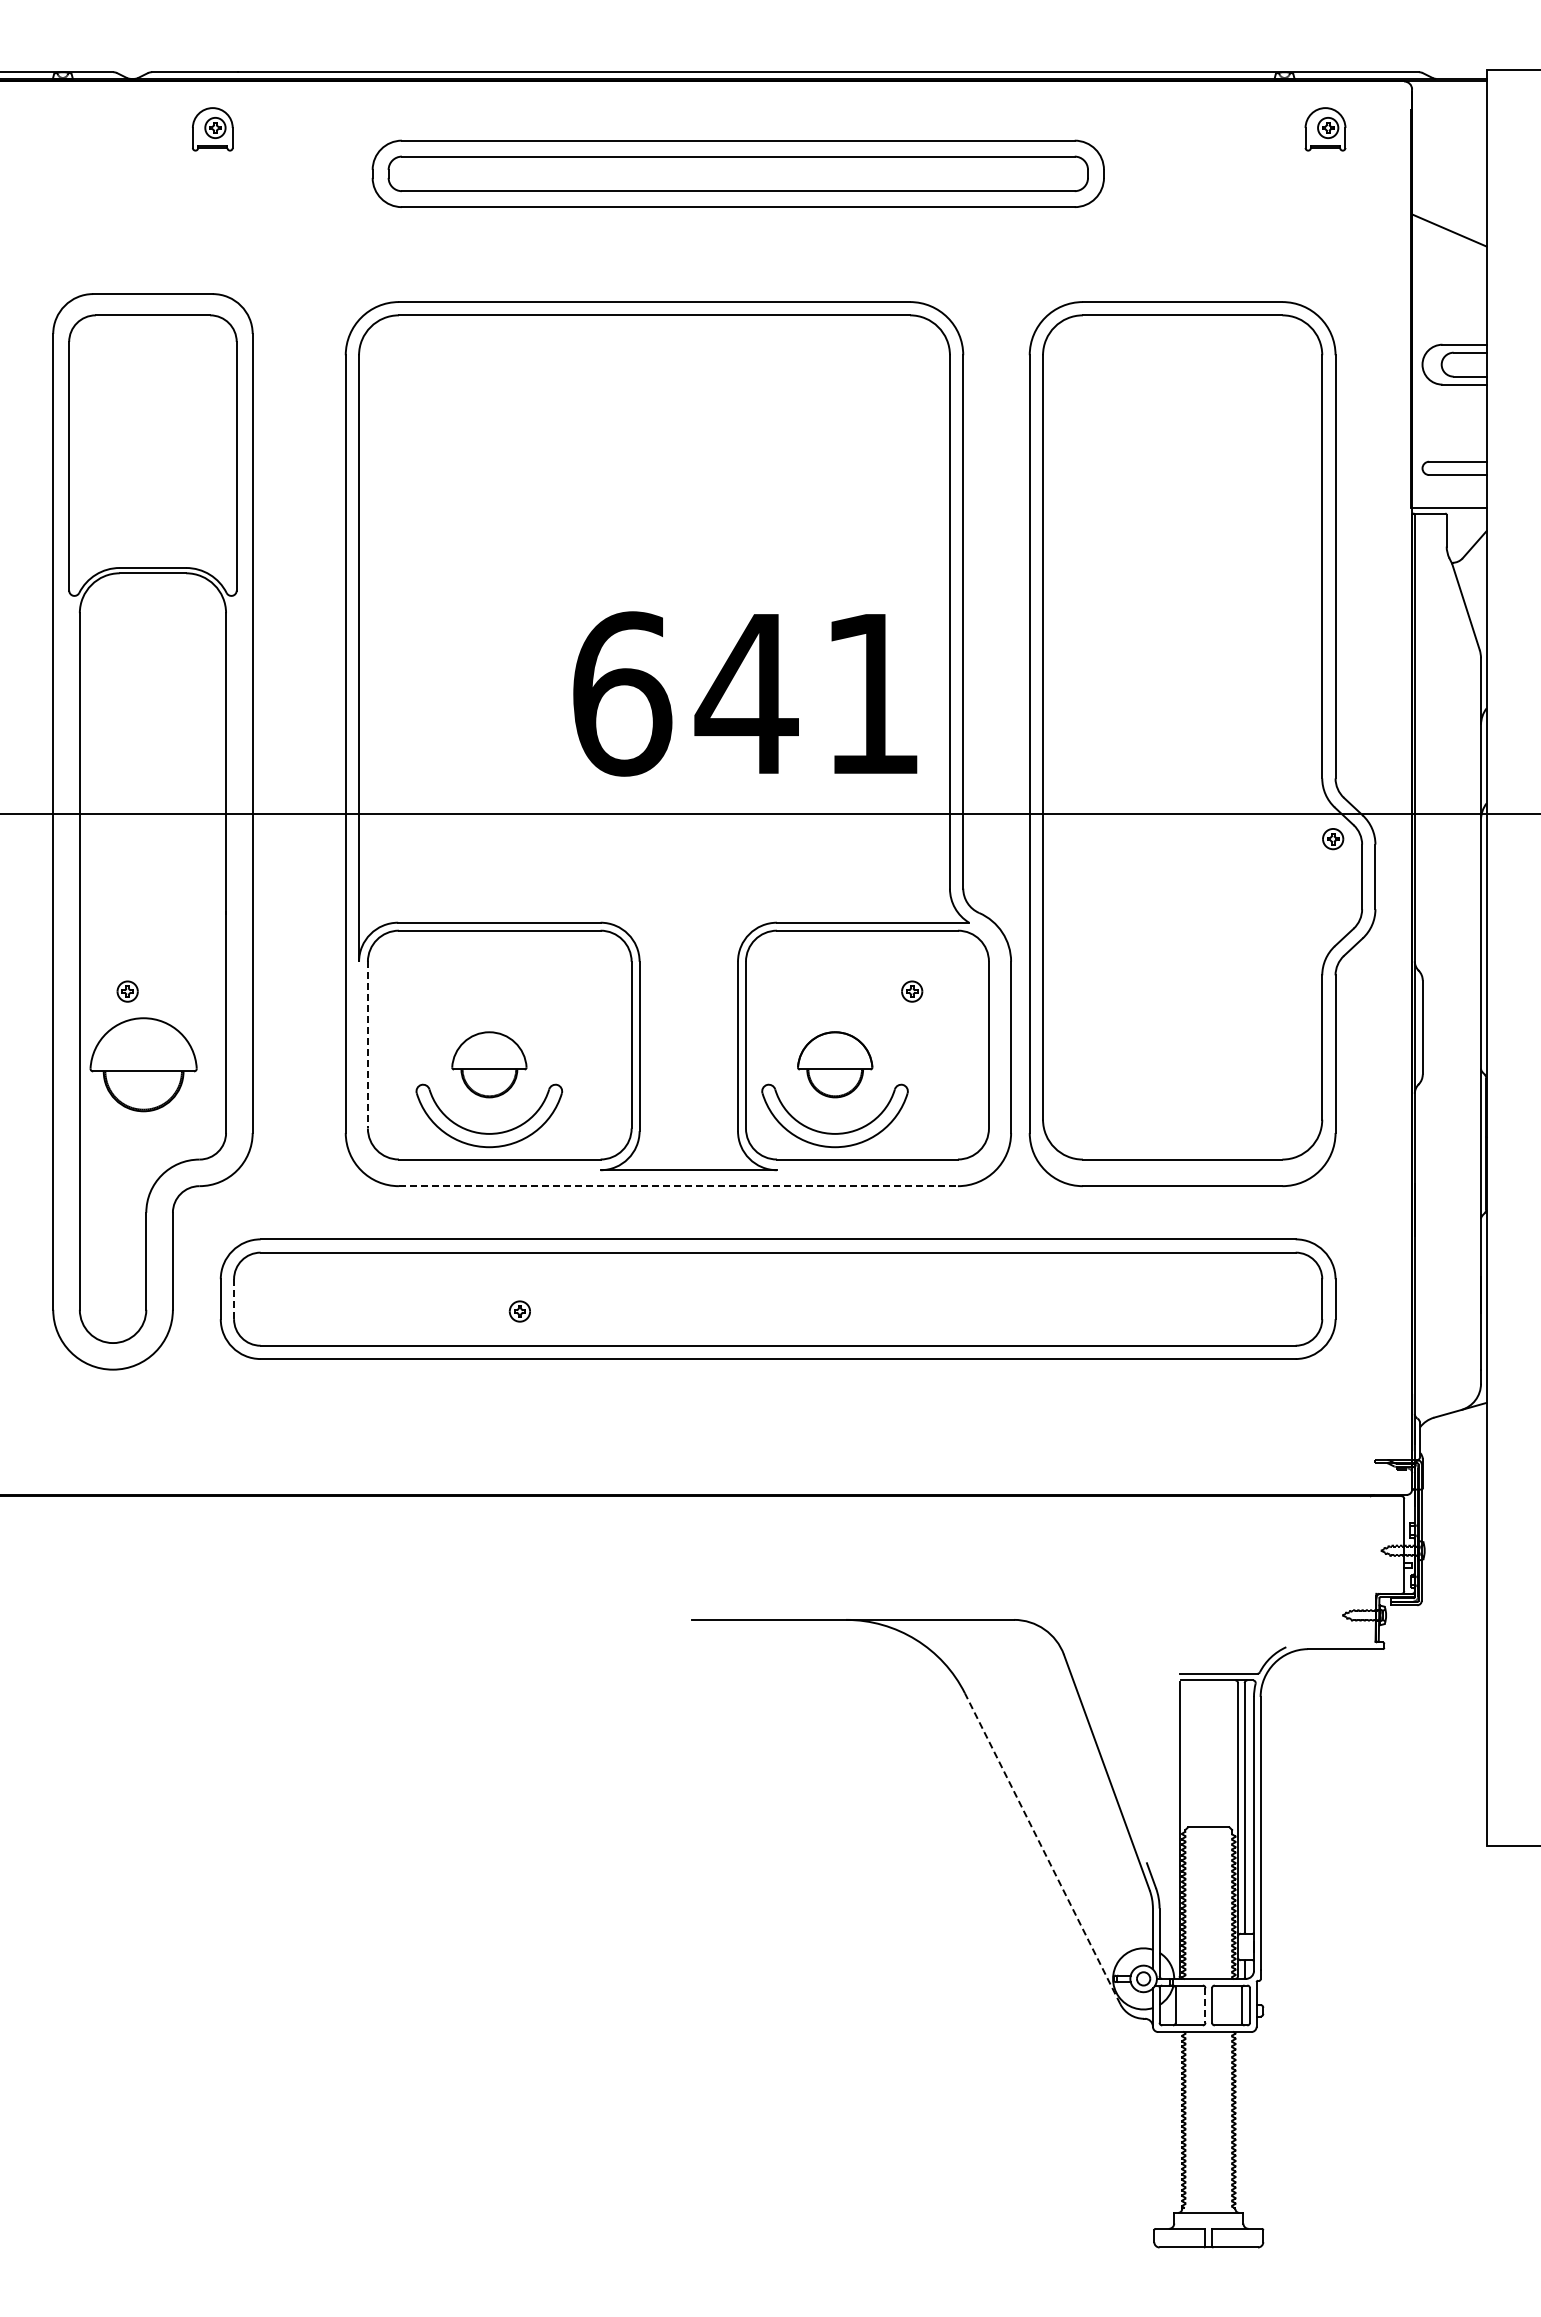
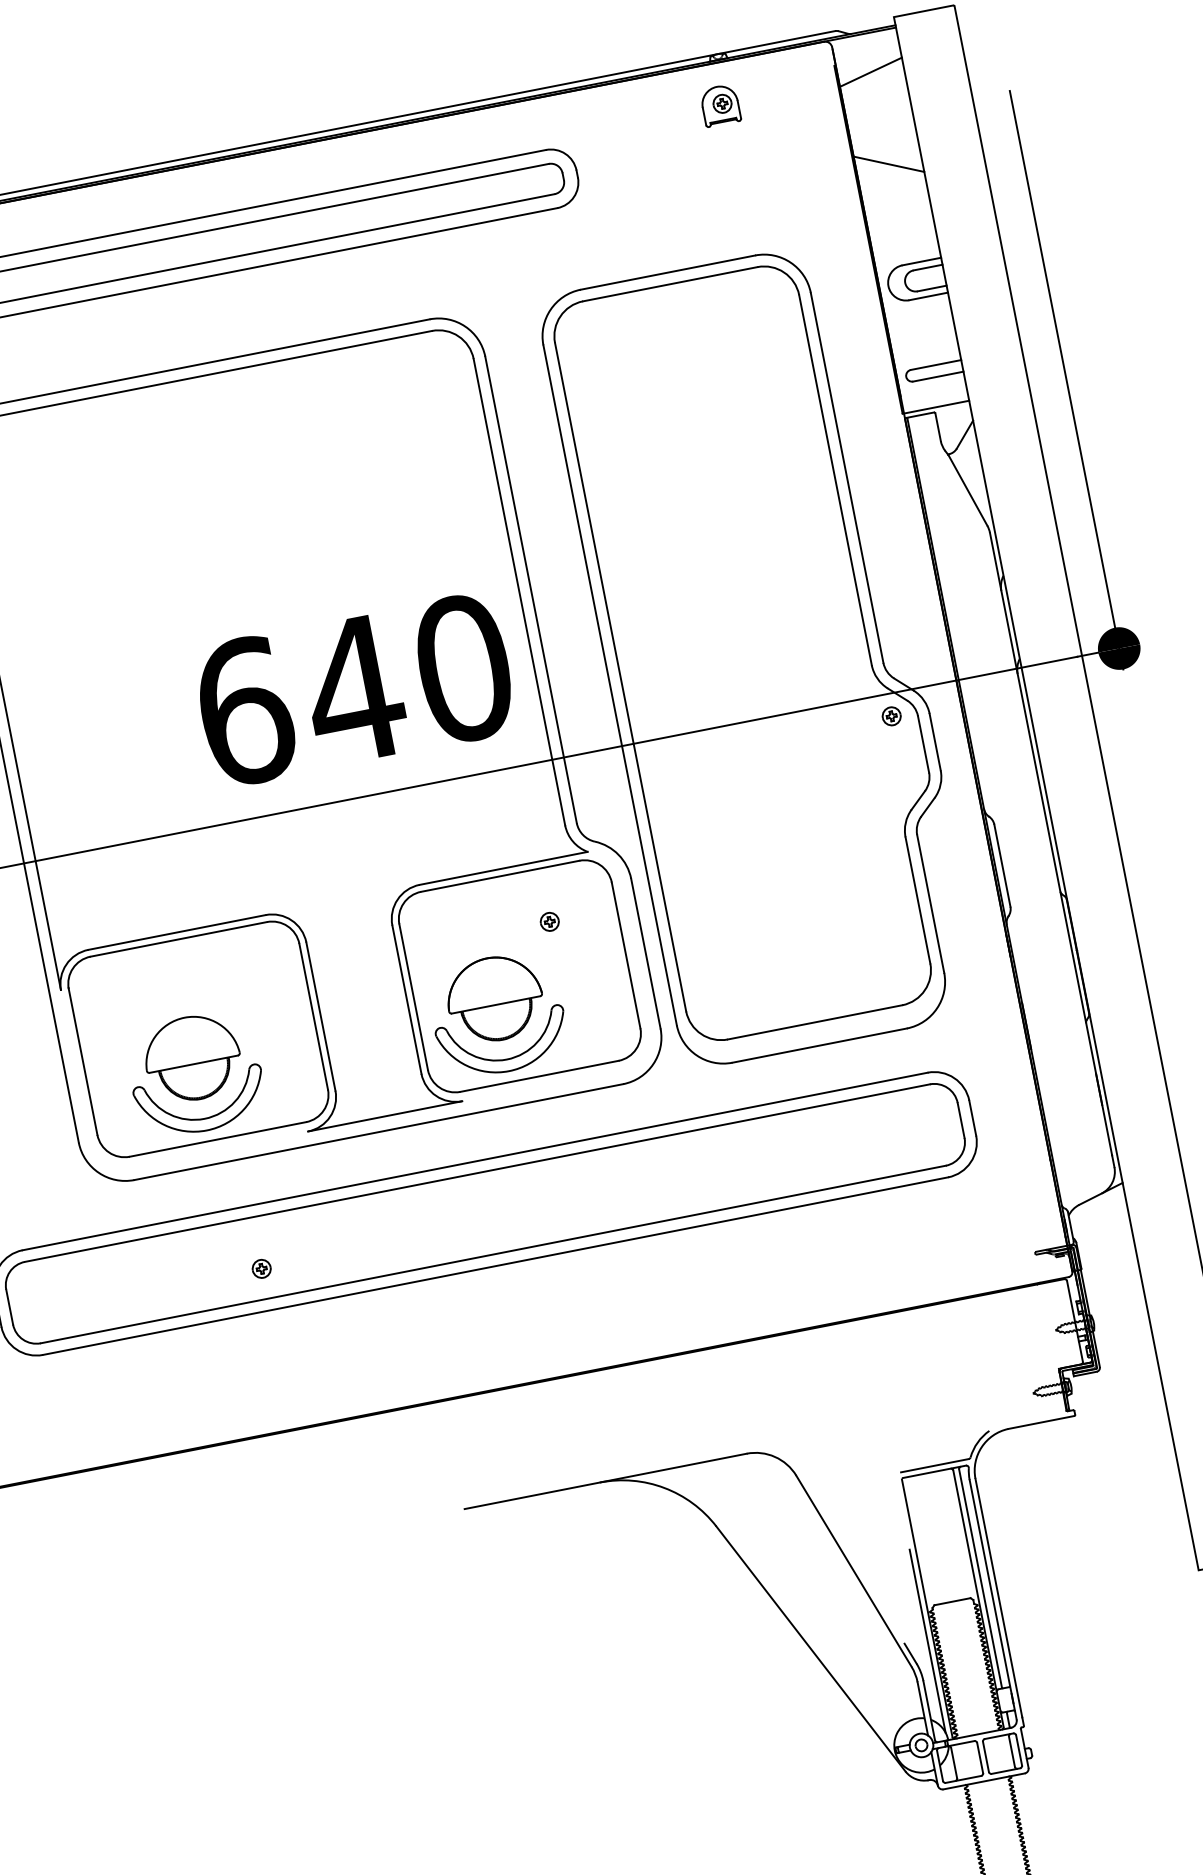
line: (1449, 124) -> (870, 71), added
part: (1325, 129) -> (720, 105), moved
text: (872, 693) -> (463, 668), 641 -> 640
line: (367, 1044) -> (82, 1061), dashed -> solid
part: (489, 1064) -> (192, 1058), size x1.43
part: (835, 1064) -> (495, 998), size x1.43
line: (678, 1186) -> (378, 1132), dashed -> solid
line: (234, 1299) -> (10, 1307), dashed -> solid
line: (1042, 1848) -> (810, 1648), dashed -> solid
line: (1172, 1864) -> (927, 1640), added
line: (1205, 2005) -> (980, 1758), dashed -> solid

